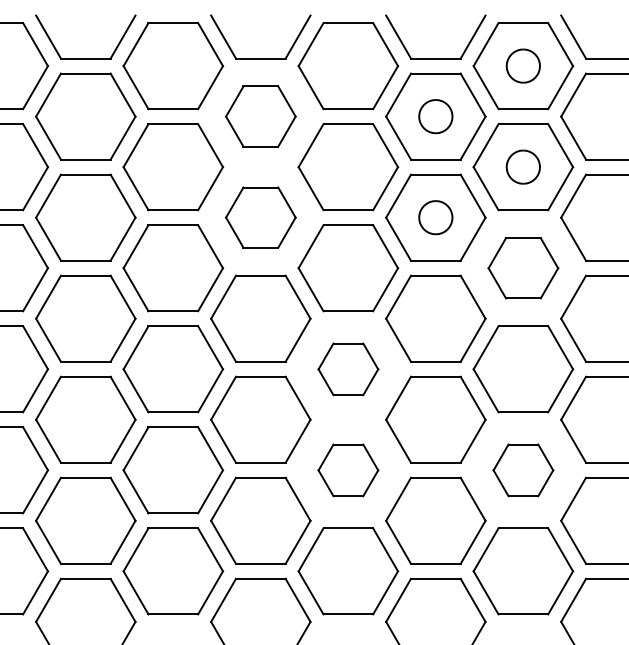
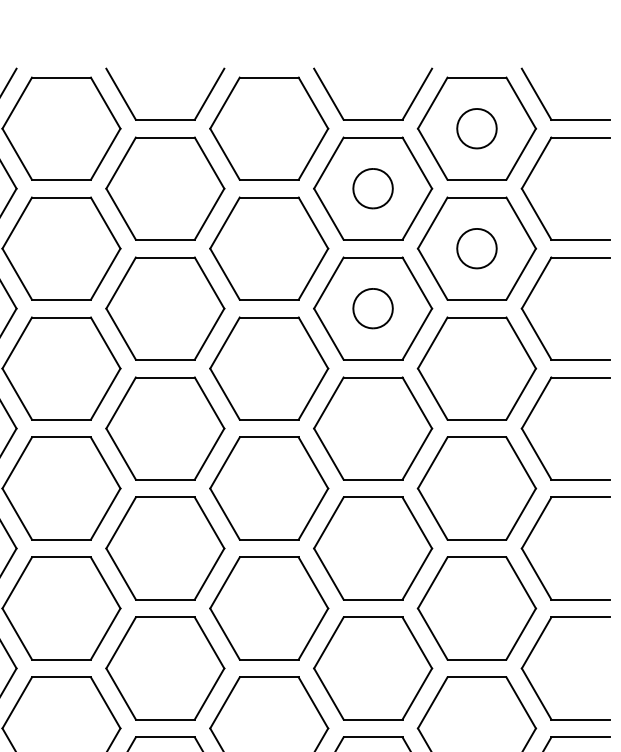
part: (260, 116) -> (164, 188), size x1.43
part: (260, 217) -> (164, 308), size x1.43
part: (523, 268) -> (477, 368), size x1.43
part: (348, 369) -> (269, 488), size x1.67
part: (348, 470) -> (269, 608), size x1.67
part: (523, 470) -> (477, 608), size x1.67

